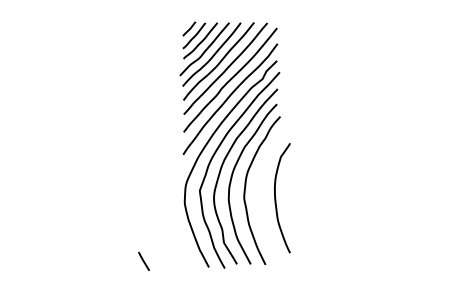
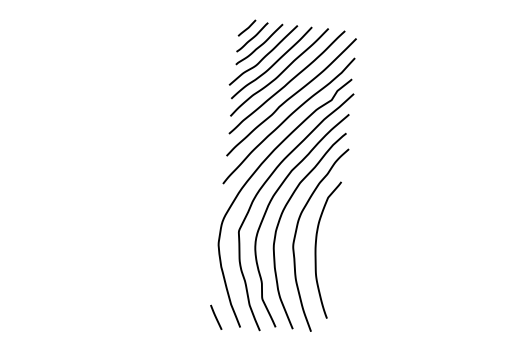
curve: (276, 198) -> (317, 248), moved
line: (143, 261) -> (215, 317), moved

